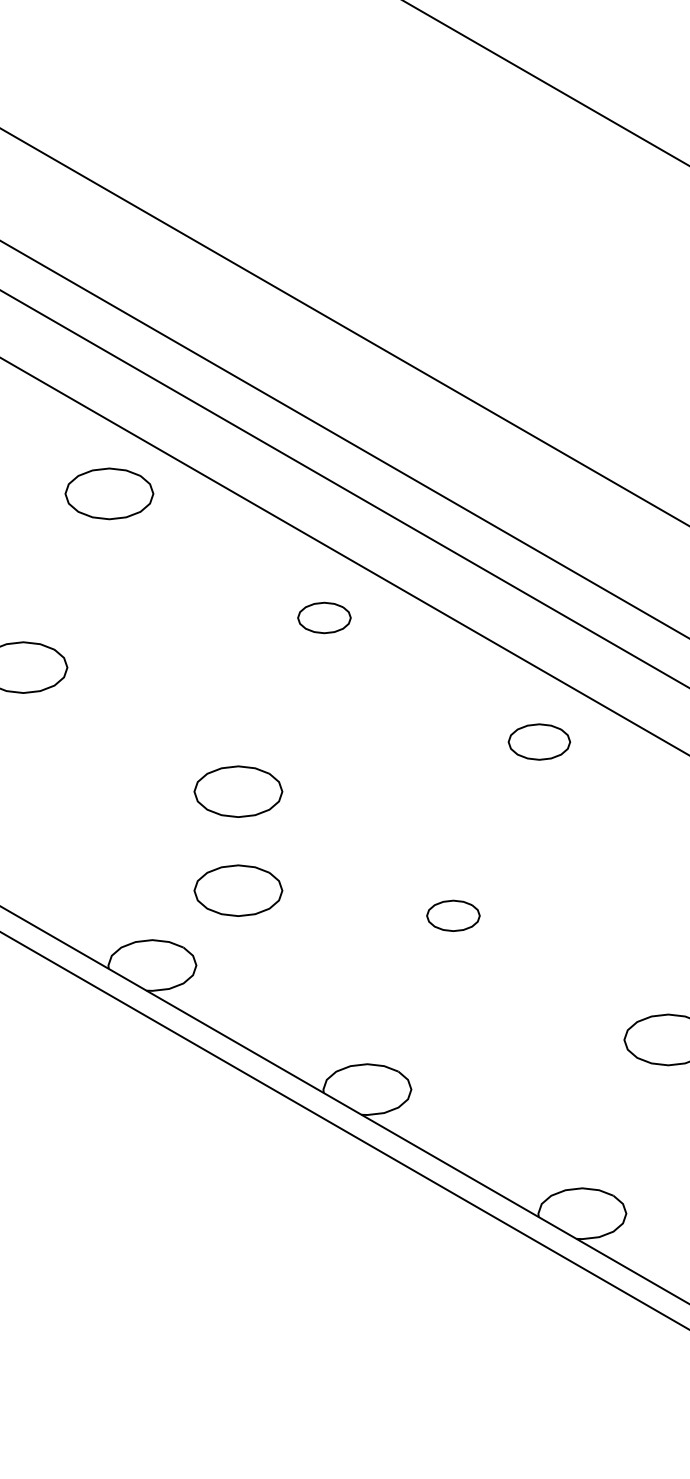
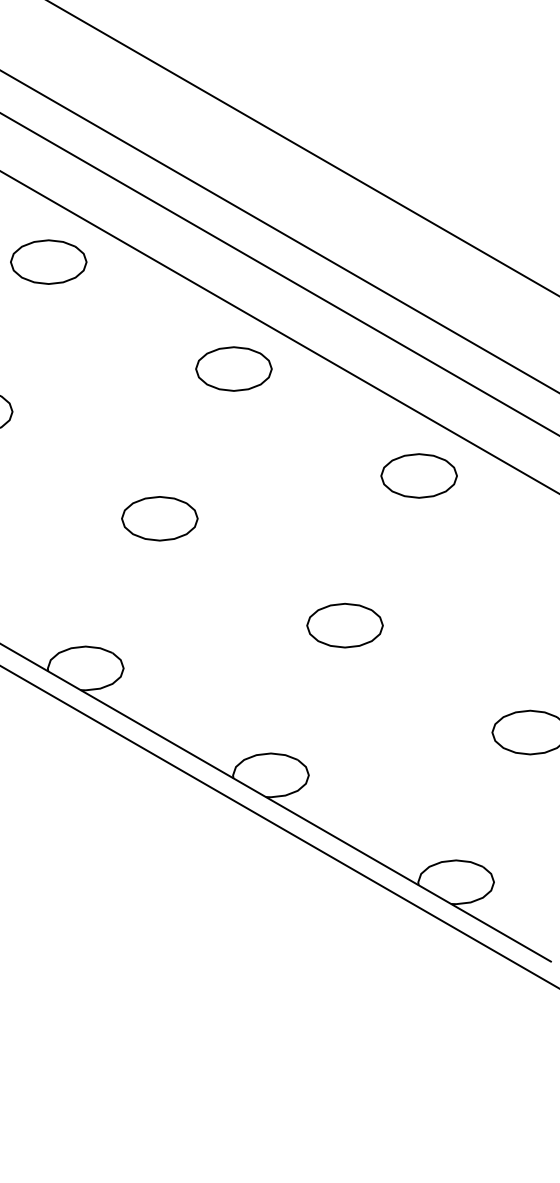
part: (324, 617) -> (234, 368), size x1.67
part: (539, 741) -> (419, 475), size x1.43
part: (238, 890) -> (159, 603), removed
part: (453, 915) -> (345, 625), size x1.67

